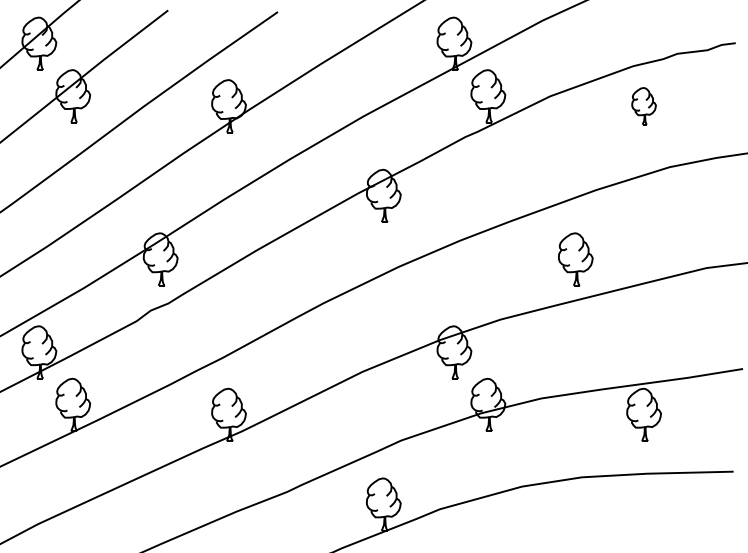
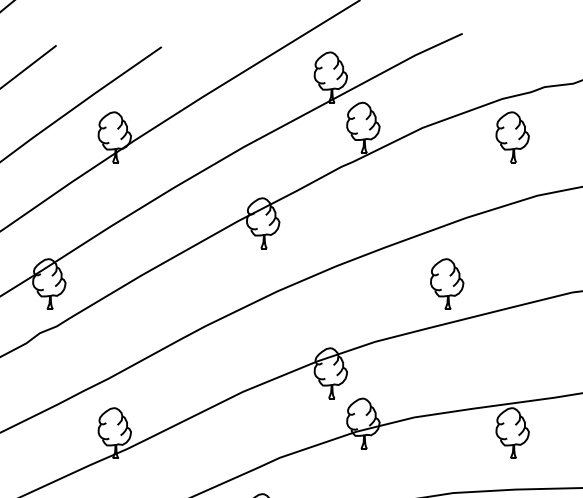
part: (643, 106) -> (512, 137), size x1.43

